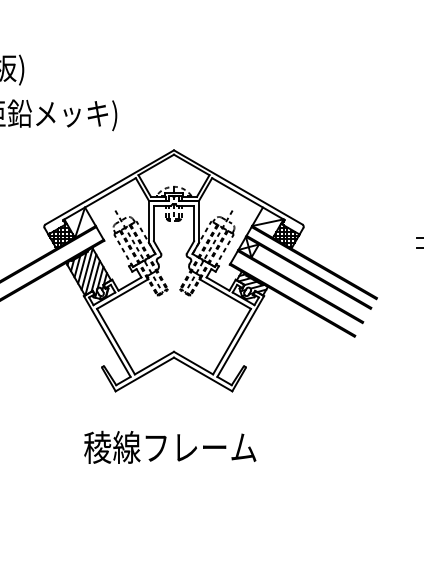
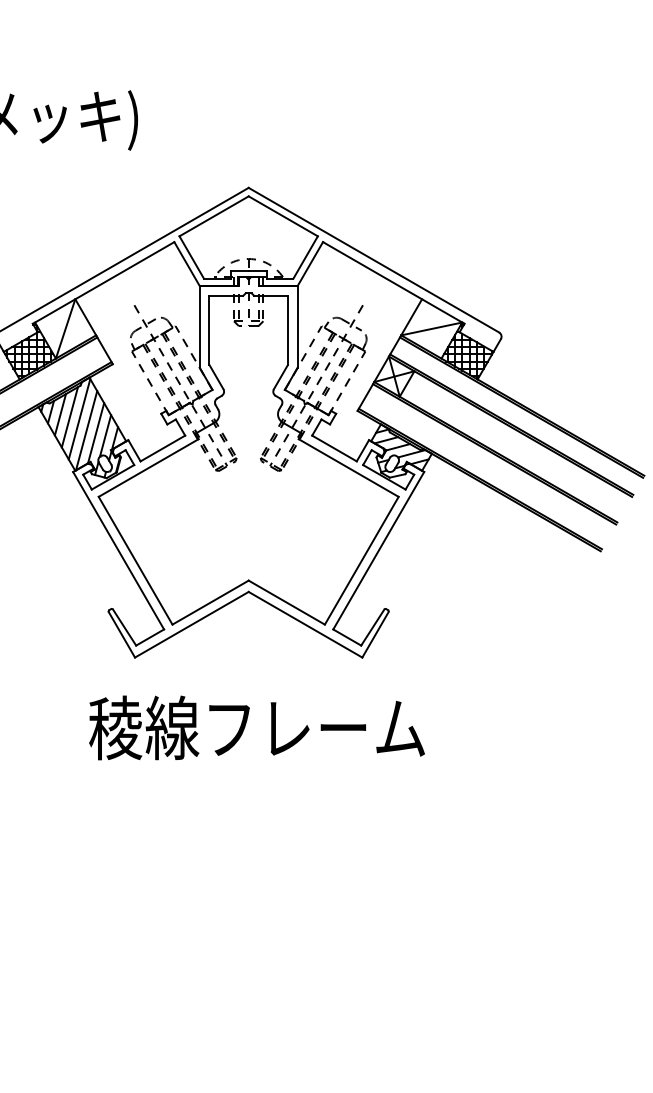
text: (170, 446) -> (257, 726), moved

